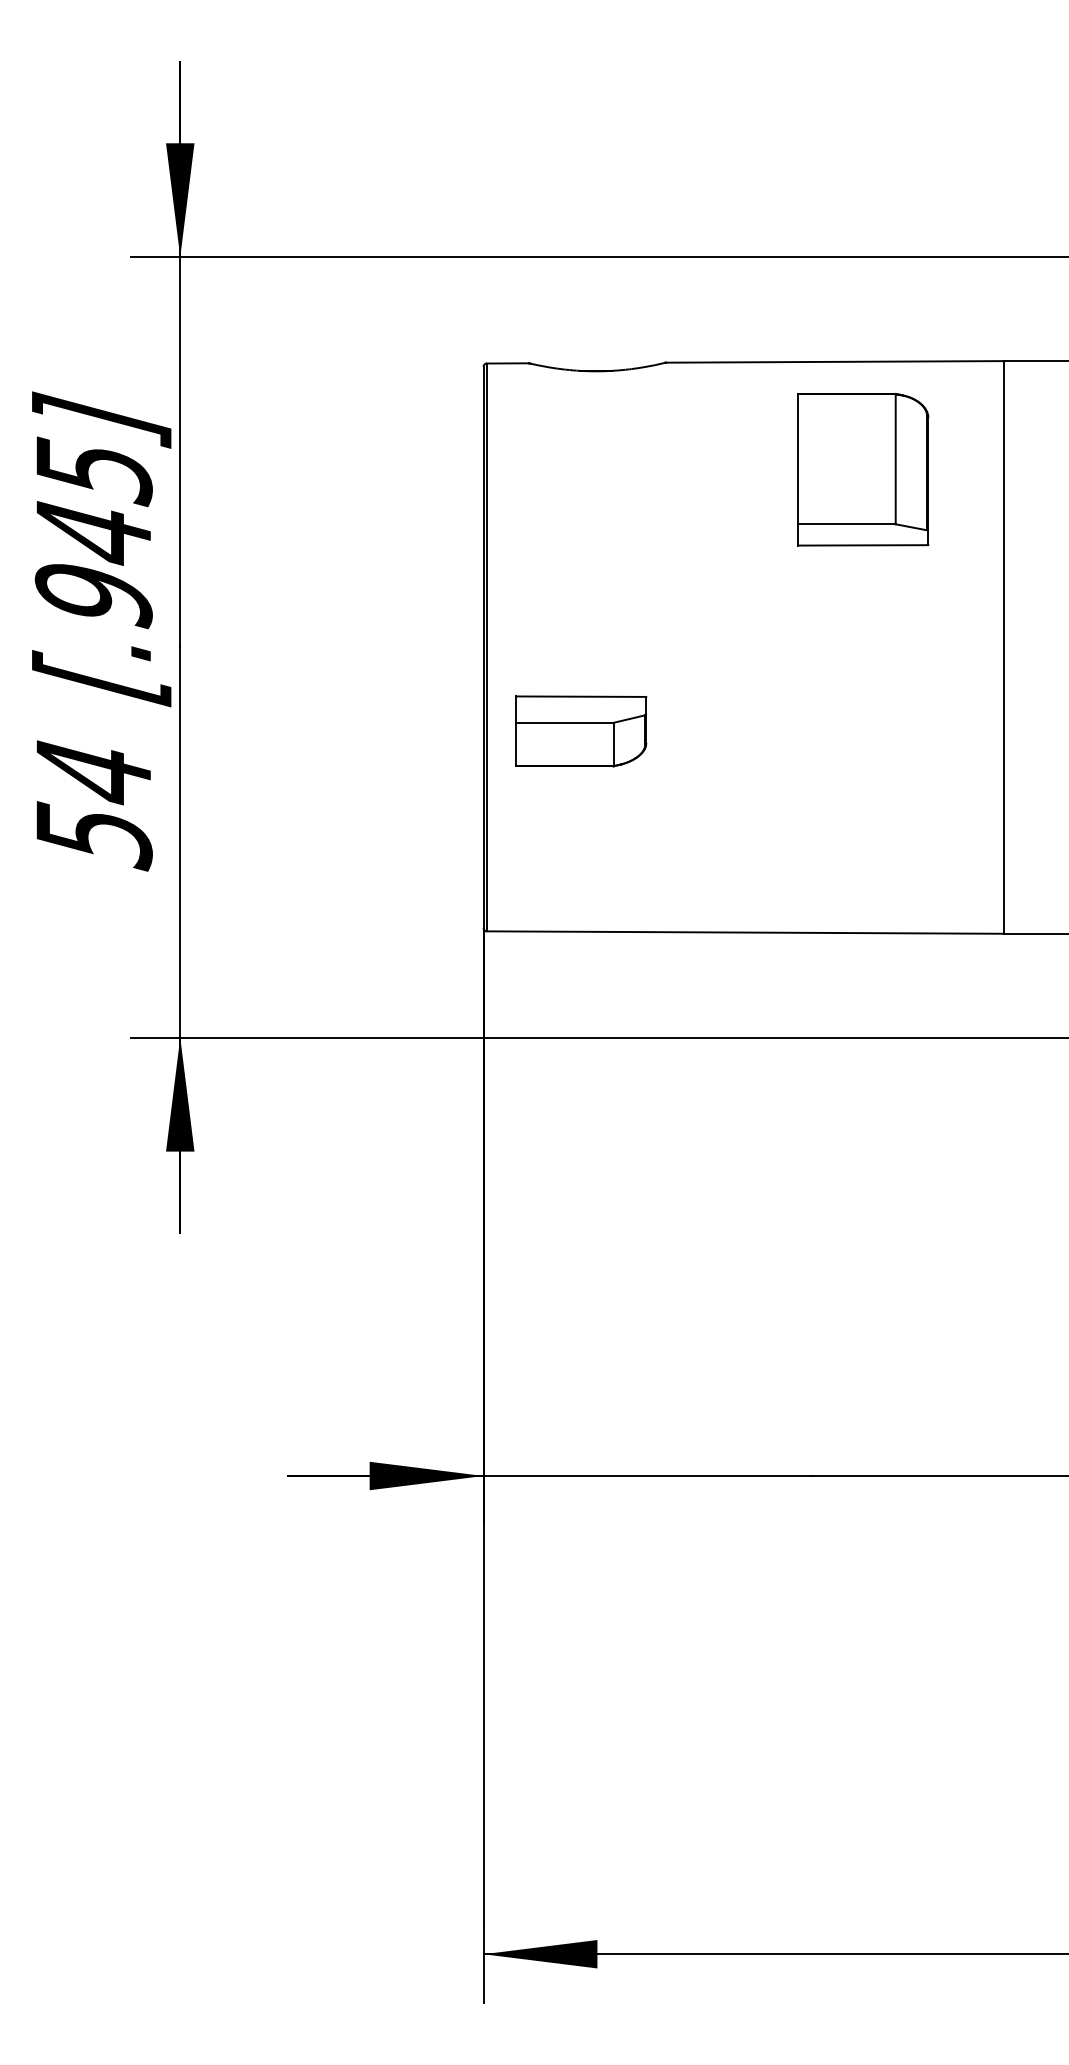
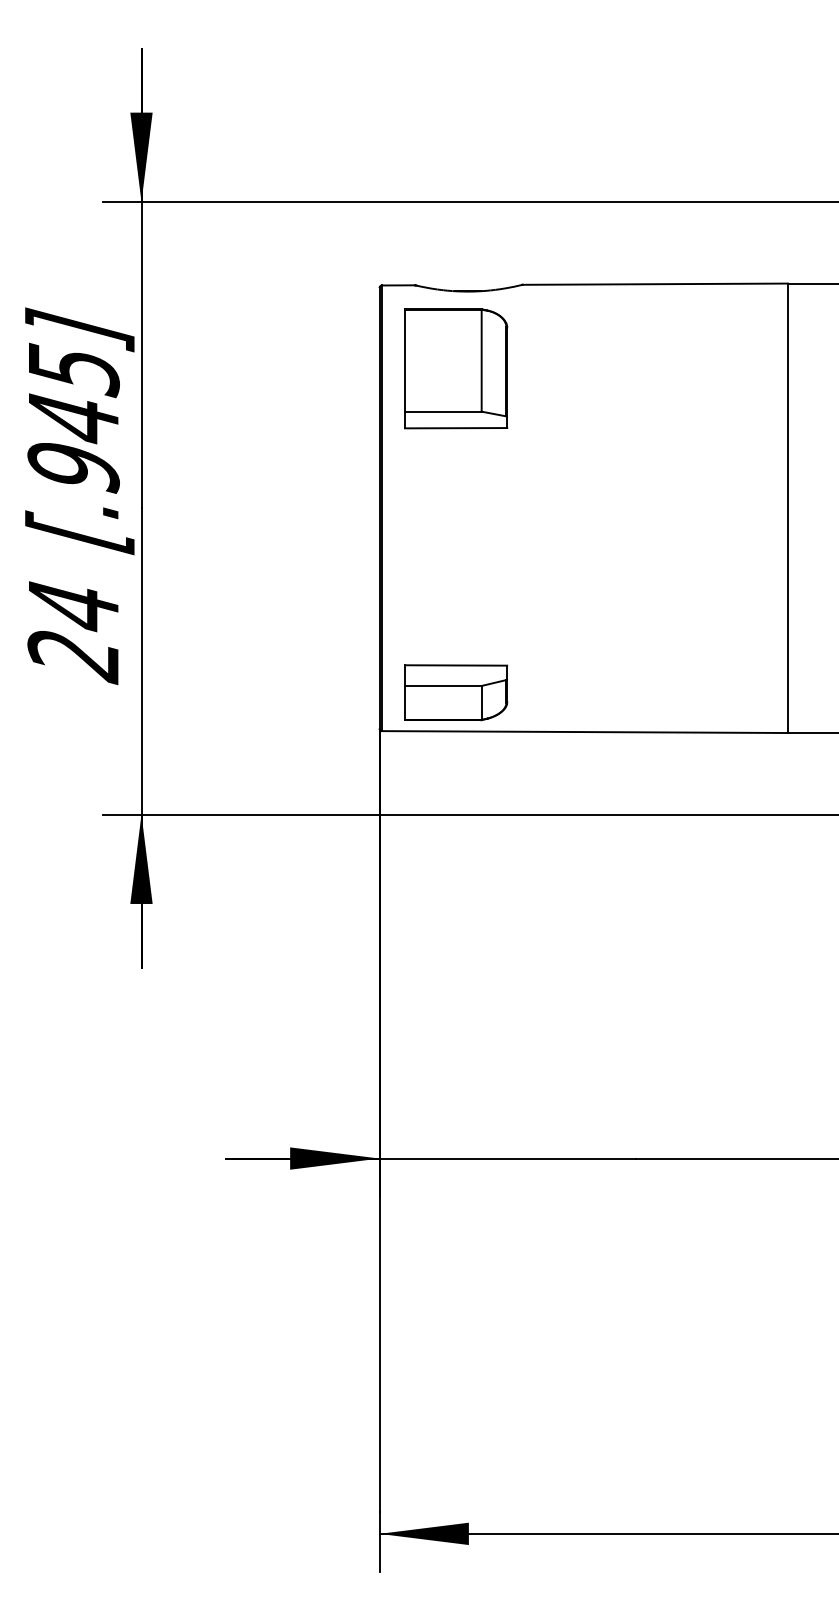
part: (863, 469) -> (456, 368), moved
part: (581, 731) -> (456, 692), moved
text: (93, 836) -> (73, 656), 54 -> 24

